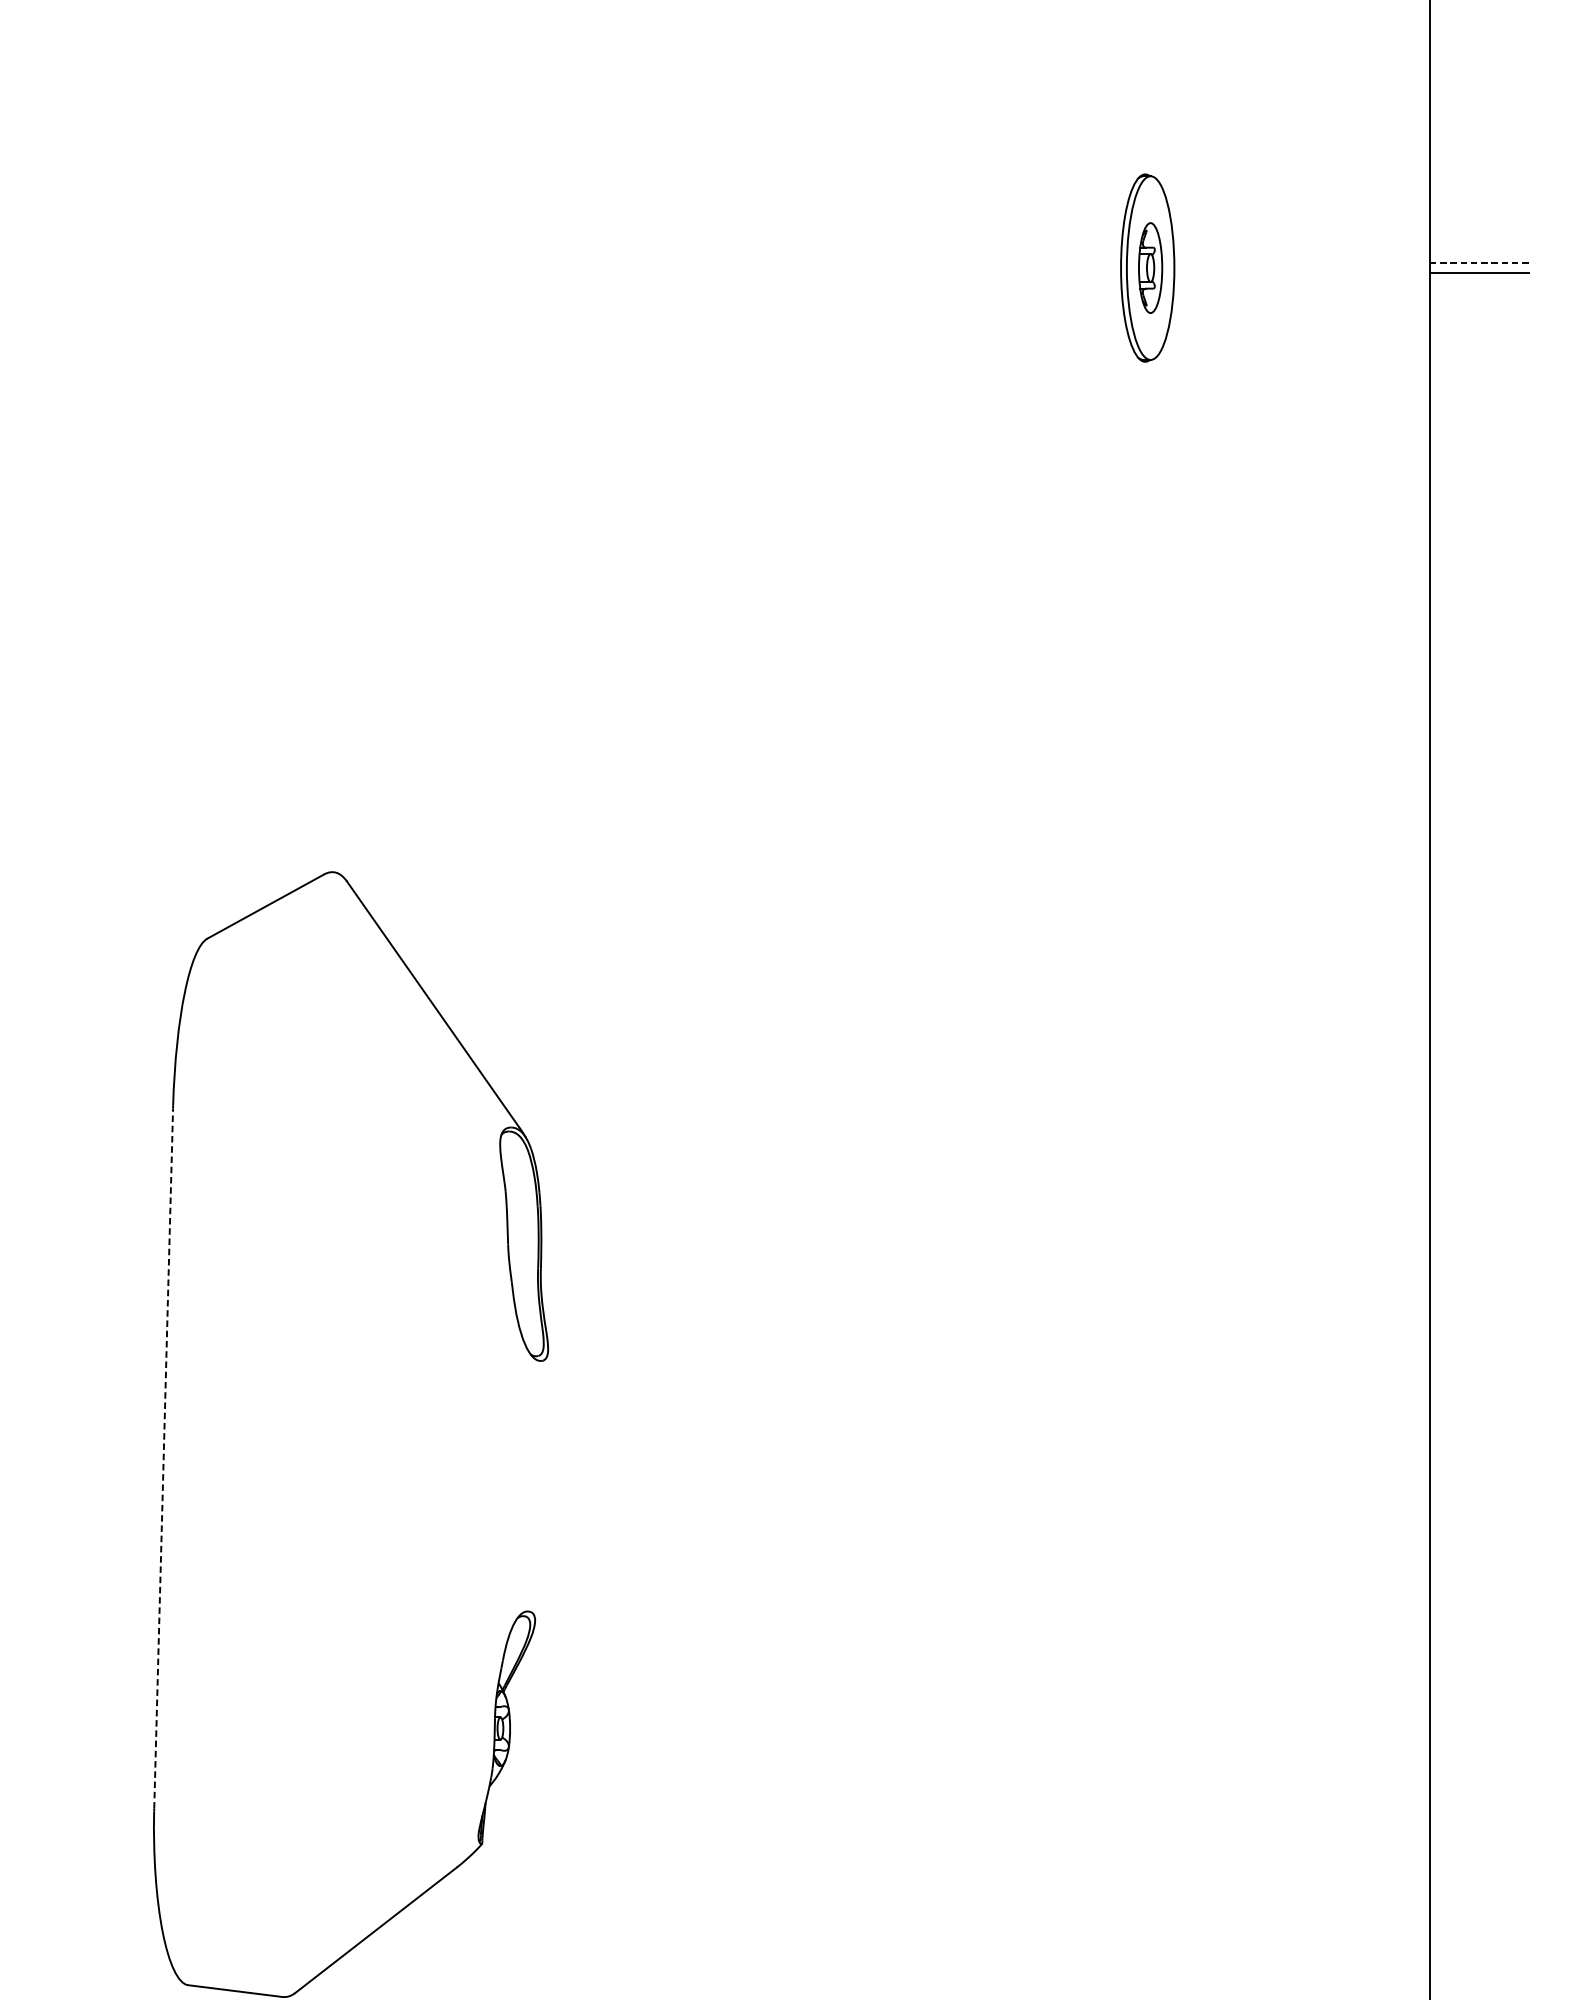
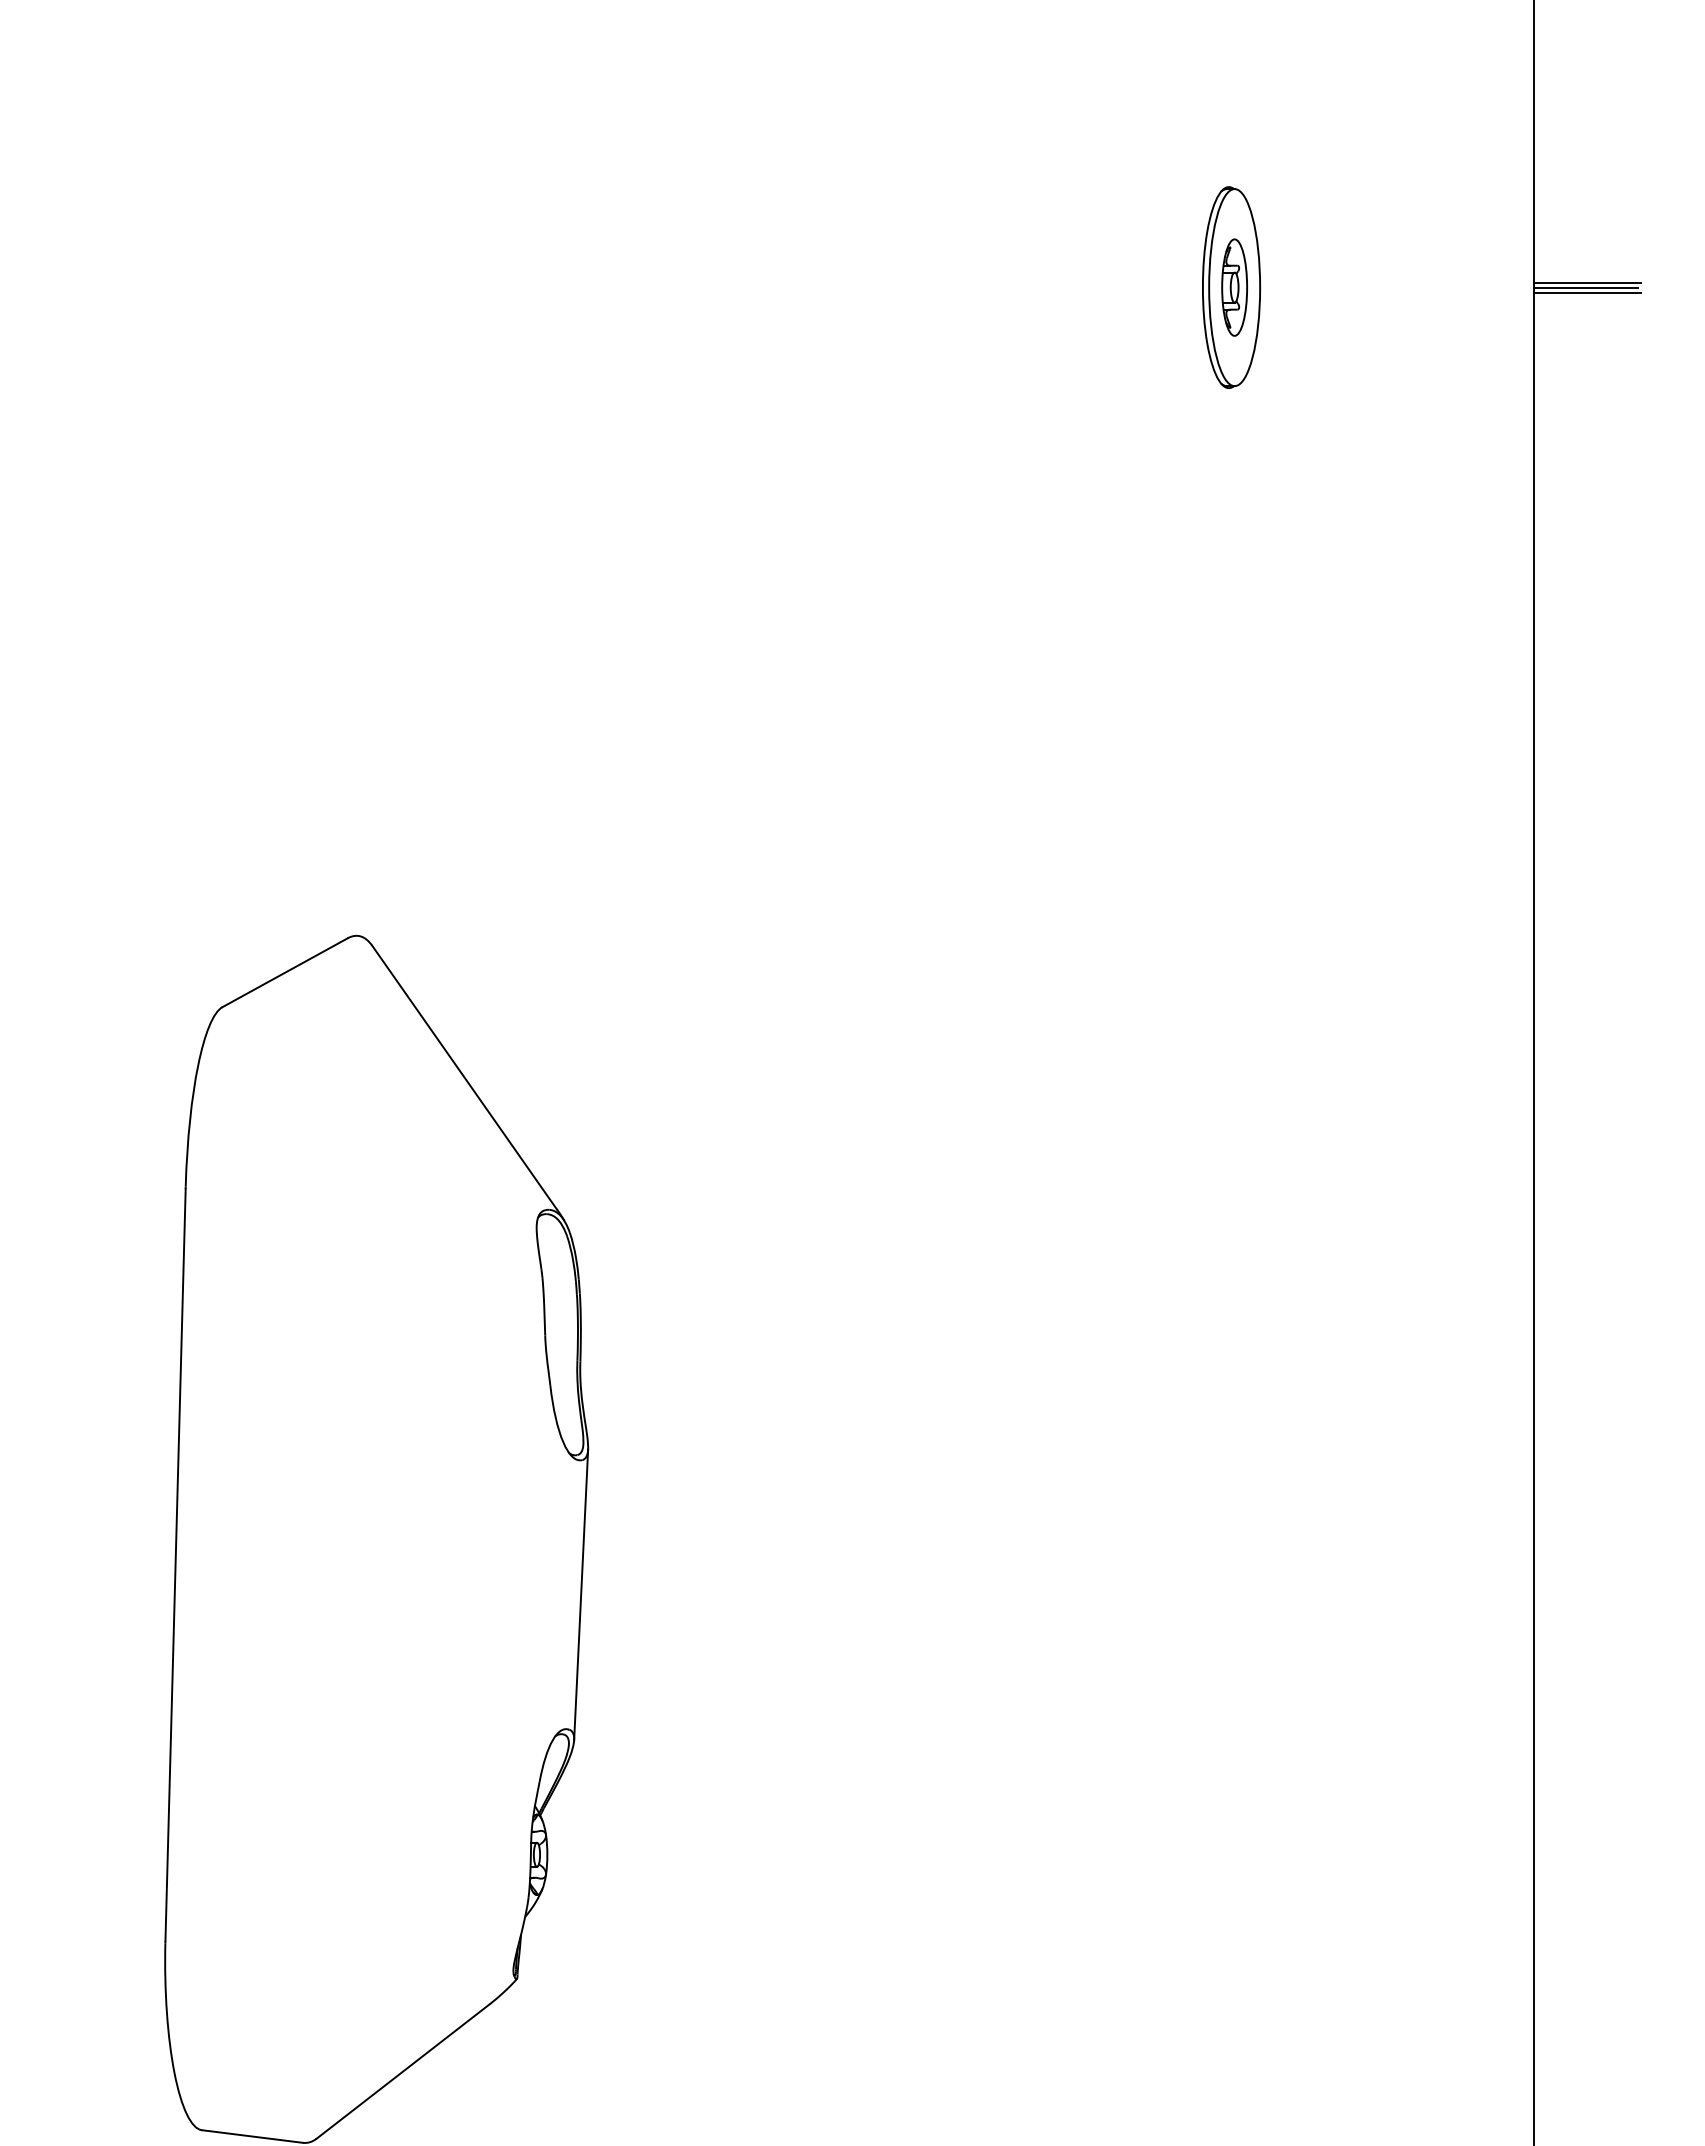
line: (1480, 263) -> (1588, 282), dashed -> solid
line: (1477, 267) -> (1585, 287), added
line: (163, 1458) -> (175, 1565), dashed -> solid
line: (541, 1485) -> (581, 1594), added

